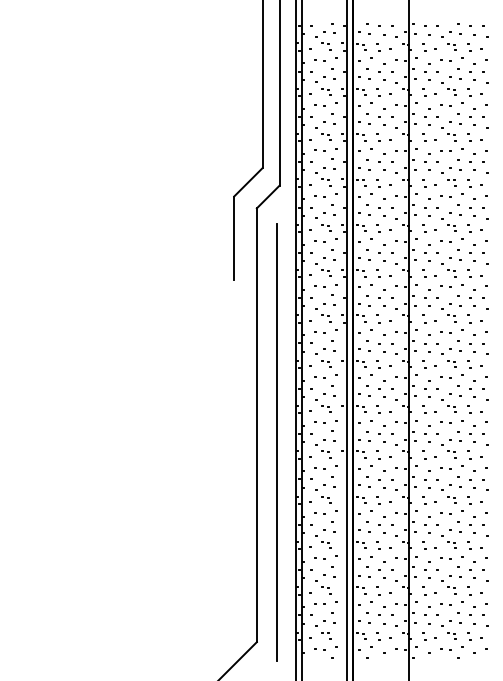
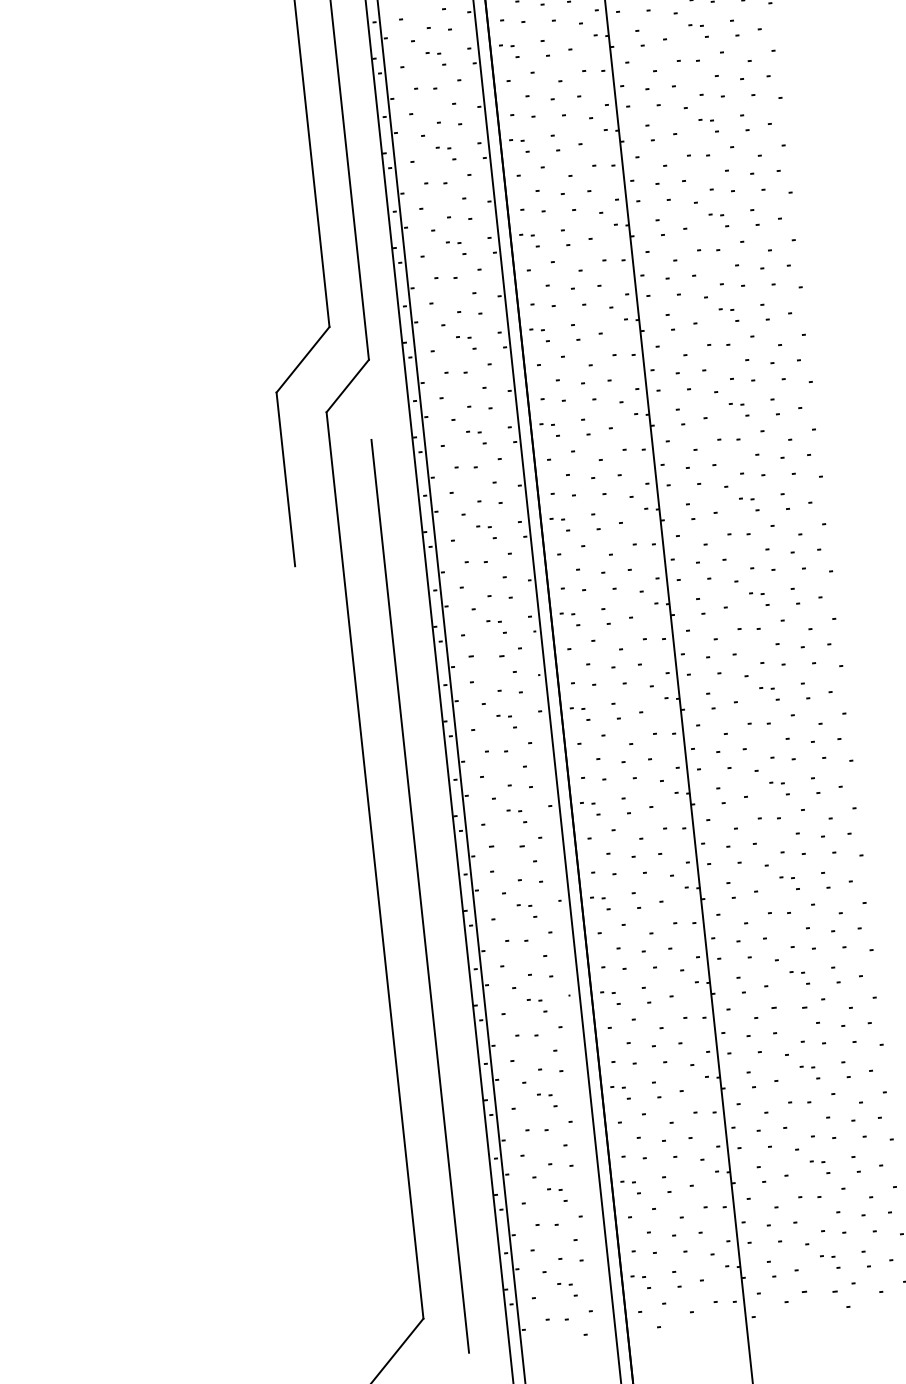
part: (319, 332) -> (485, 657), size x1.6
part: (319, 422) -> (505, 845), size x1.6
part: (445, 513) -> (788, 1007), size x1.6
part: (445, 649) -> (819, 1291), size x1.6

